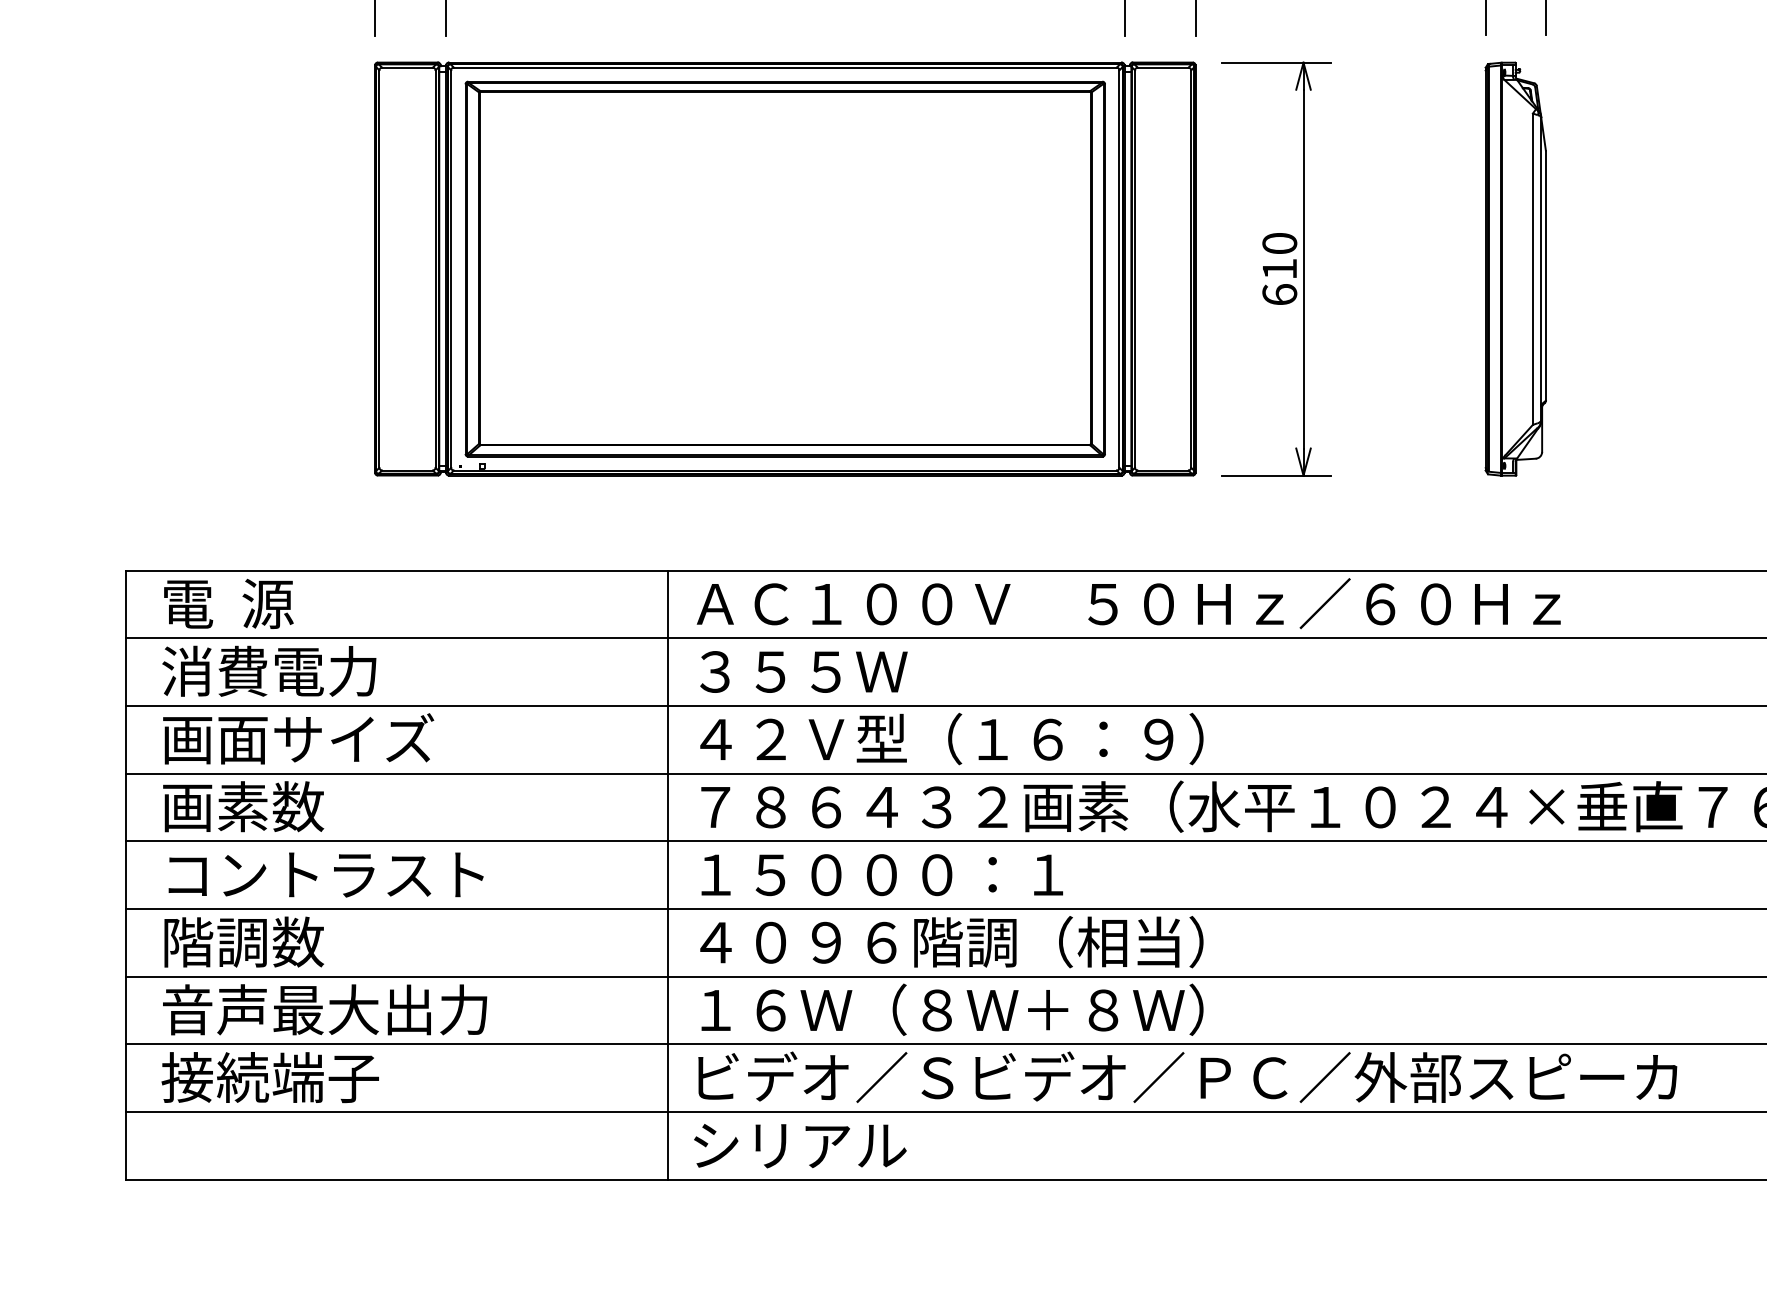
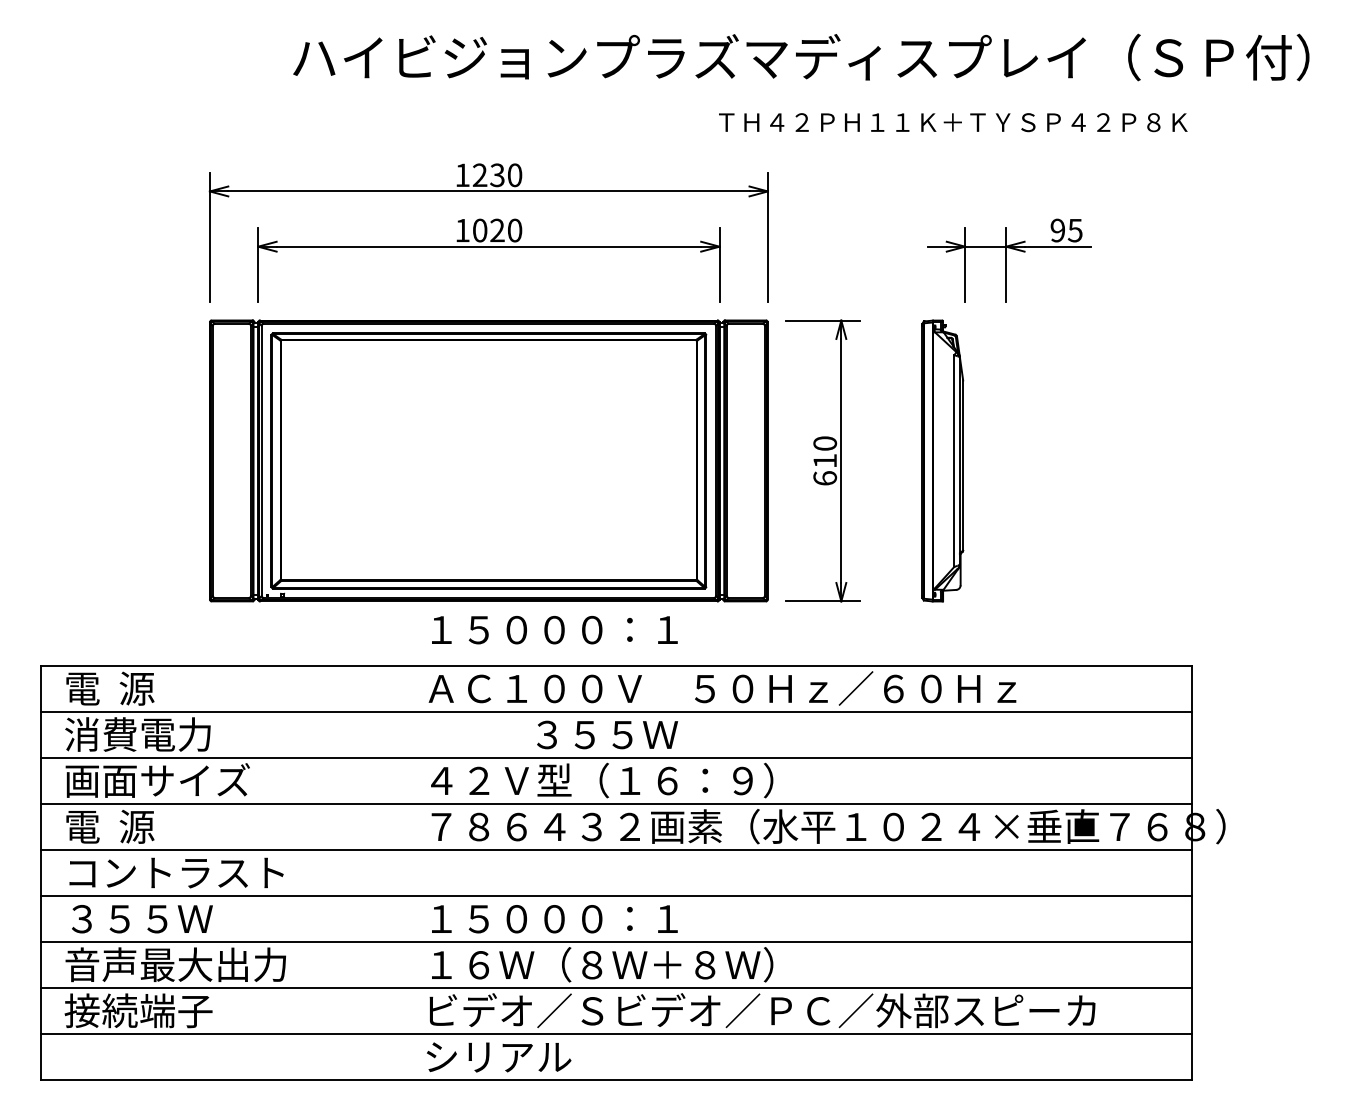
part: (1515, 268) -> (942, 460), moved
text: (803, 671) -> (607, 734), moved
text: (243, 806) -> (120, 826), 画素数 -> 電  源
line: (667, 874) -> (408, 872), removed
text: (881, 875) -> (554, 630), moved
text: (271, 941) -> (139, 918), 階調数 -> ３５５Ｗ
text: (952, 941) -> (602, 918), ４０９６階調（相当） -> １５０００：１

